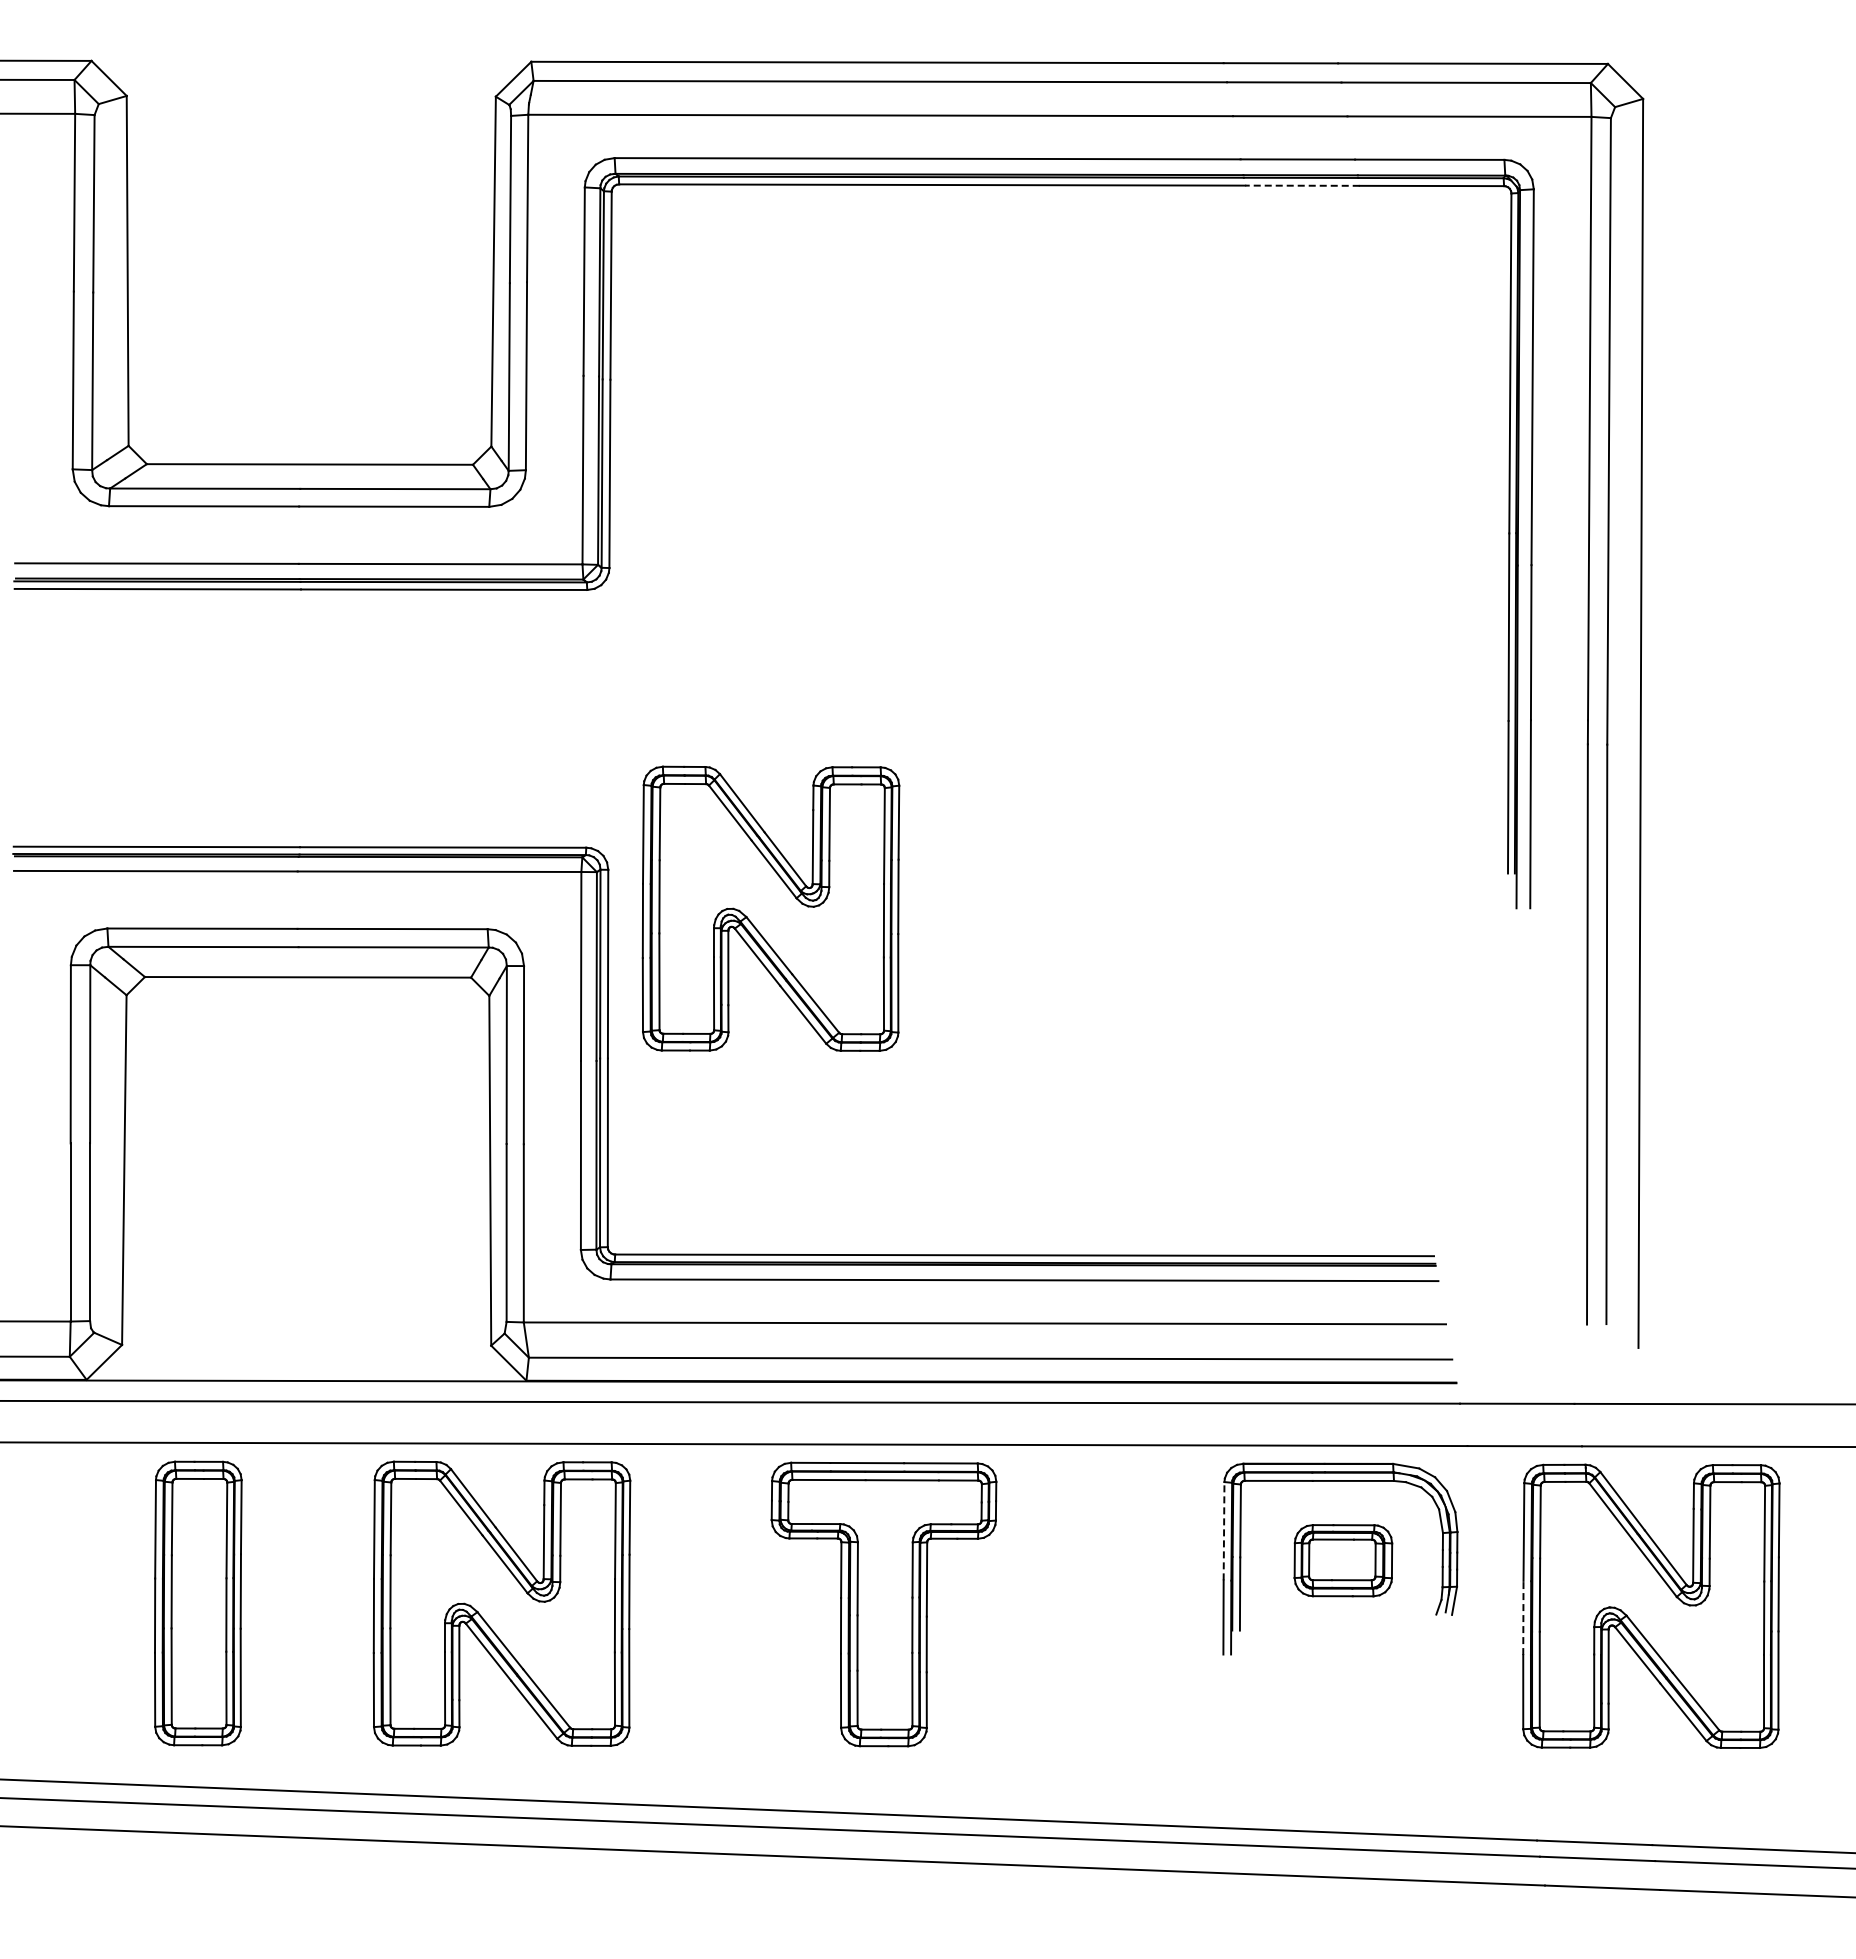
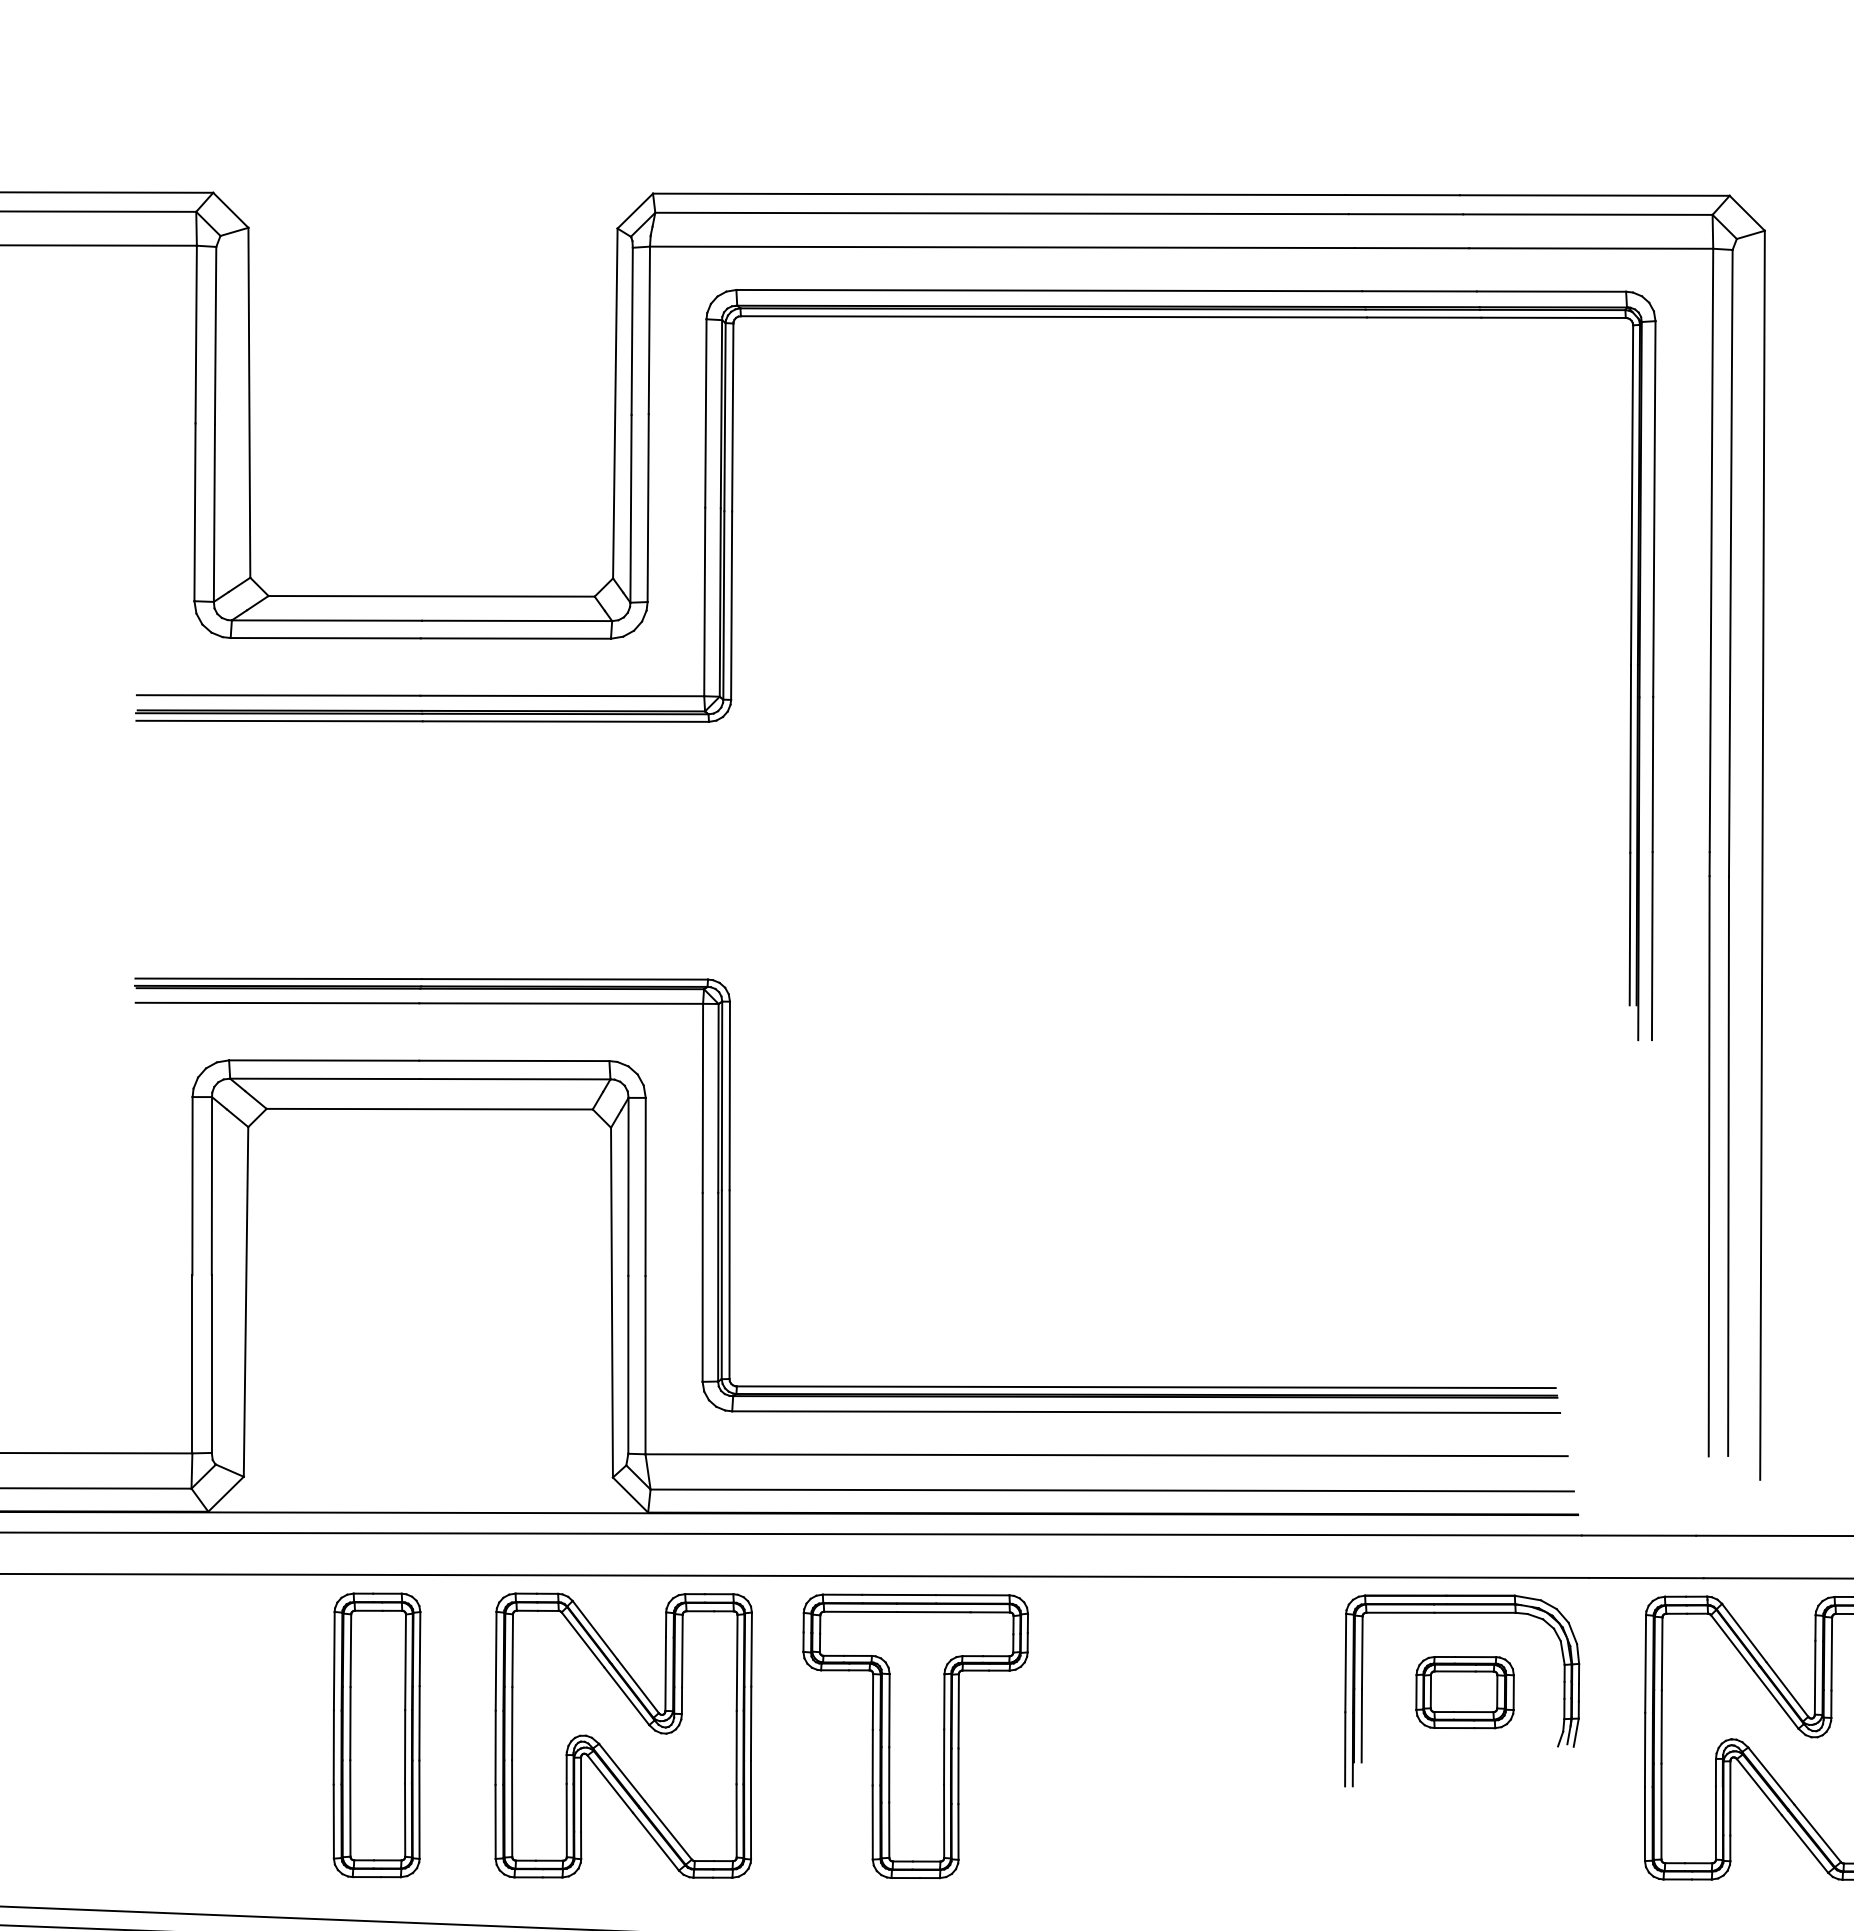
line: (1301, 185) -> (1423, 317), dashed -> solid
part: (770, 908) -> (892, 1040), removed
line: (1224, 1530) -> (1346, 1662), dashed -> solid
part: (198, 1603) -> (377, 1735), moved
part: (883, 1604) -> (915, 1736), moved
line: (1523, 1617) -> (1645, 1749), dashed -> solid

